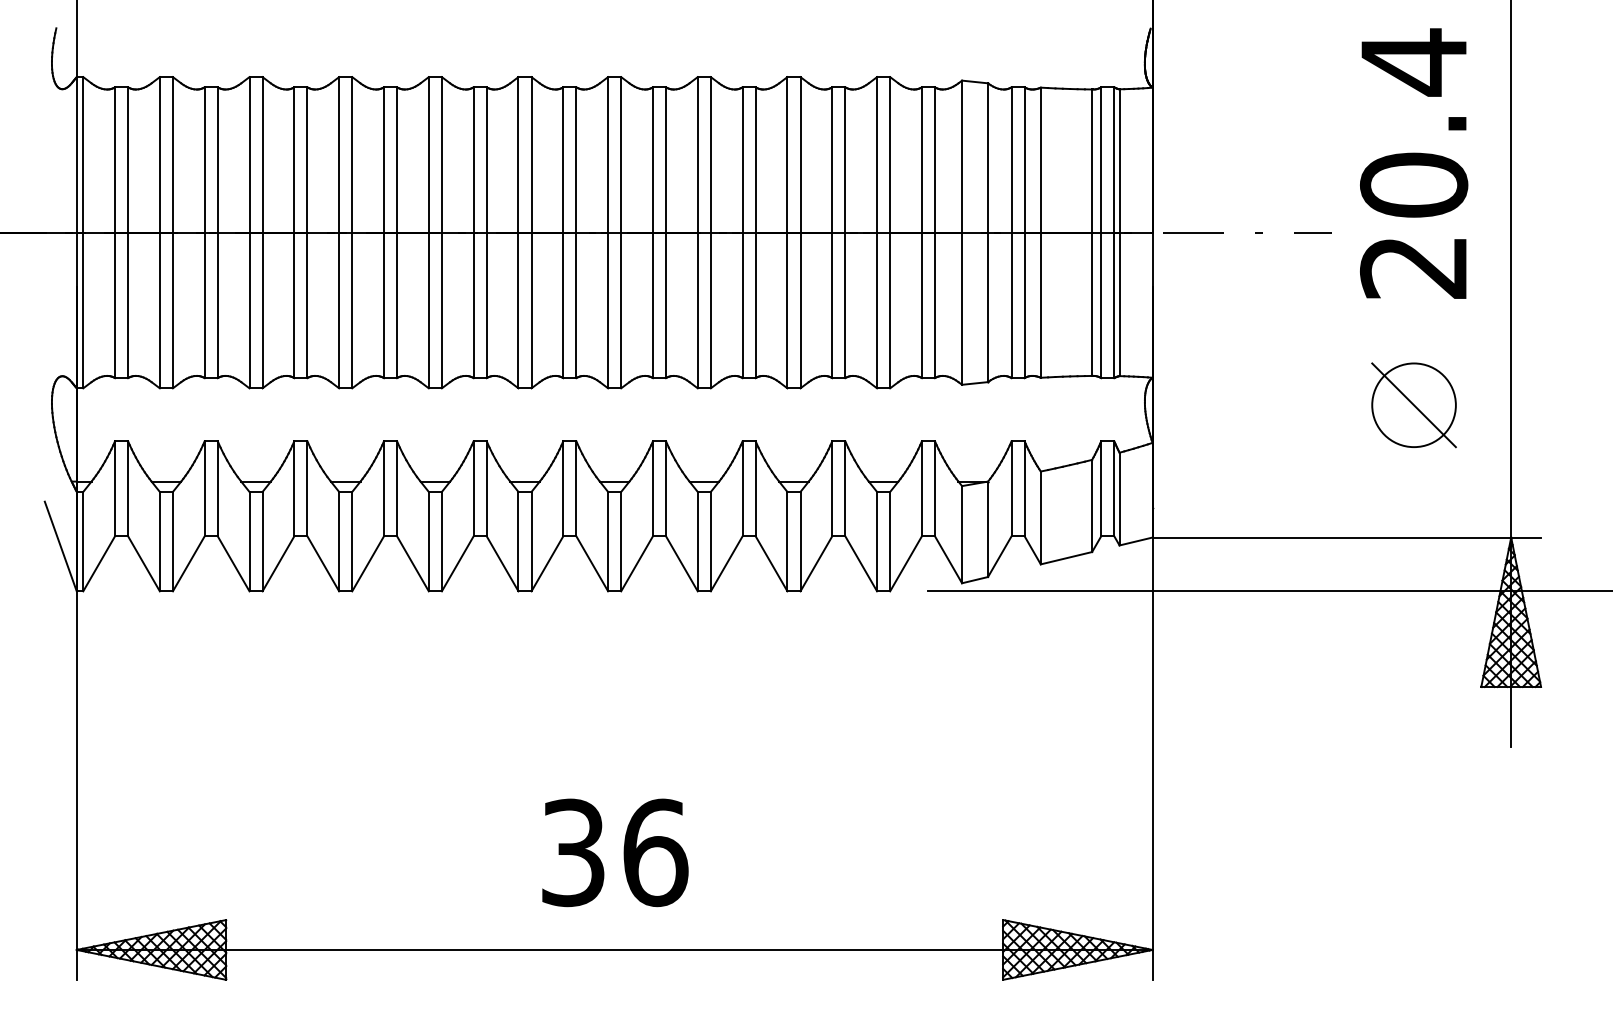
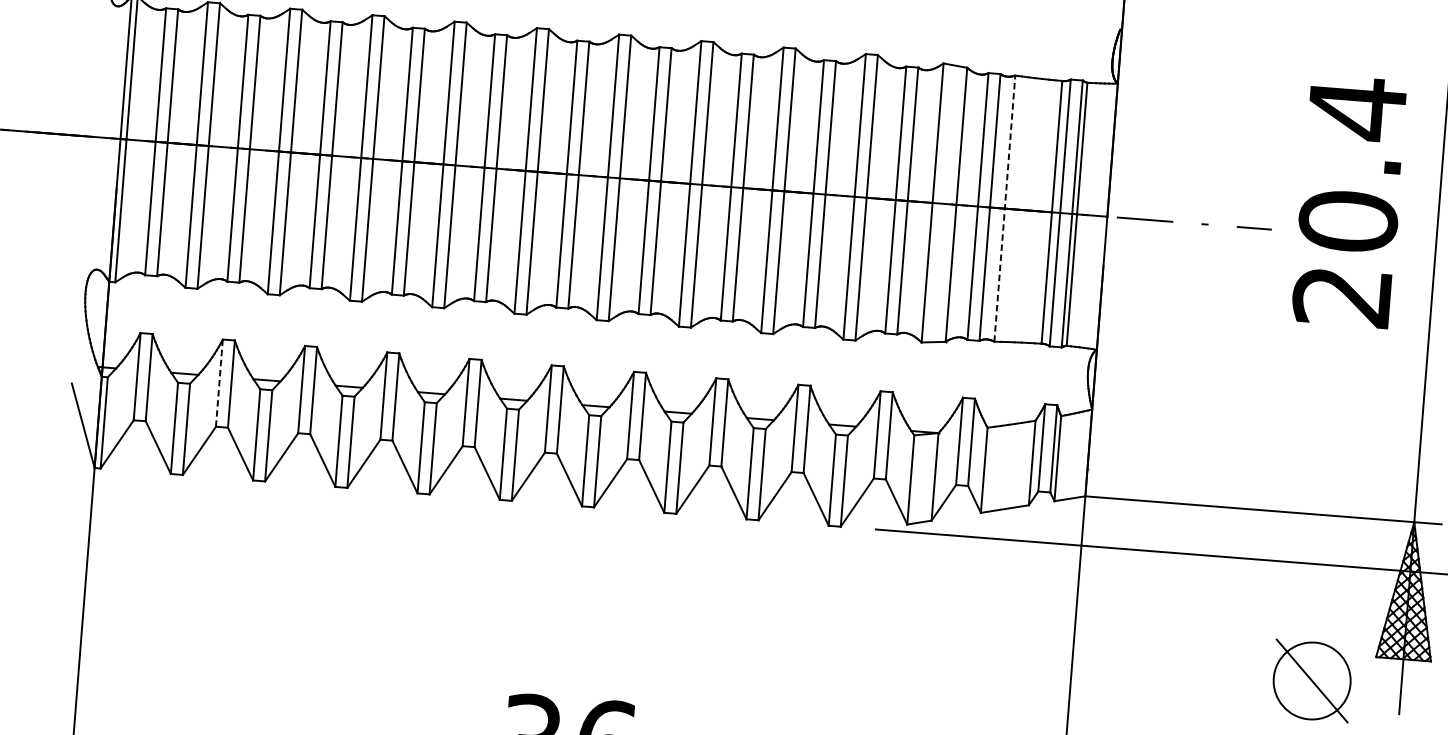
text: (1414, 163) -> (1350, 201), moved
line: (1040, 232) -> (1004, 208), solid -> dashed
part: (1413, 405) -> (1311, 681), moved
line: (204, 488) -> (219, 382), solid -> dashed

